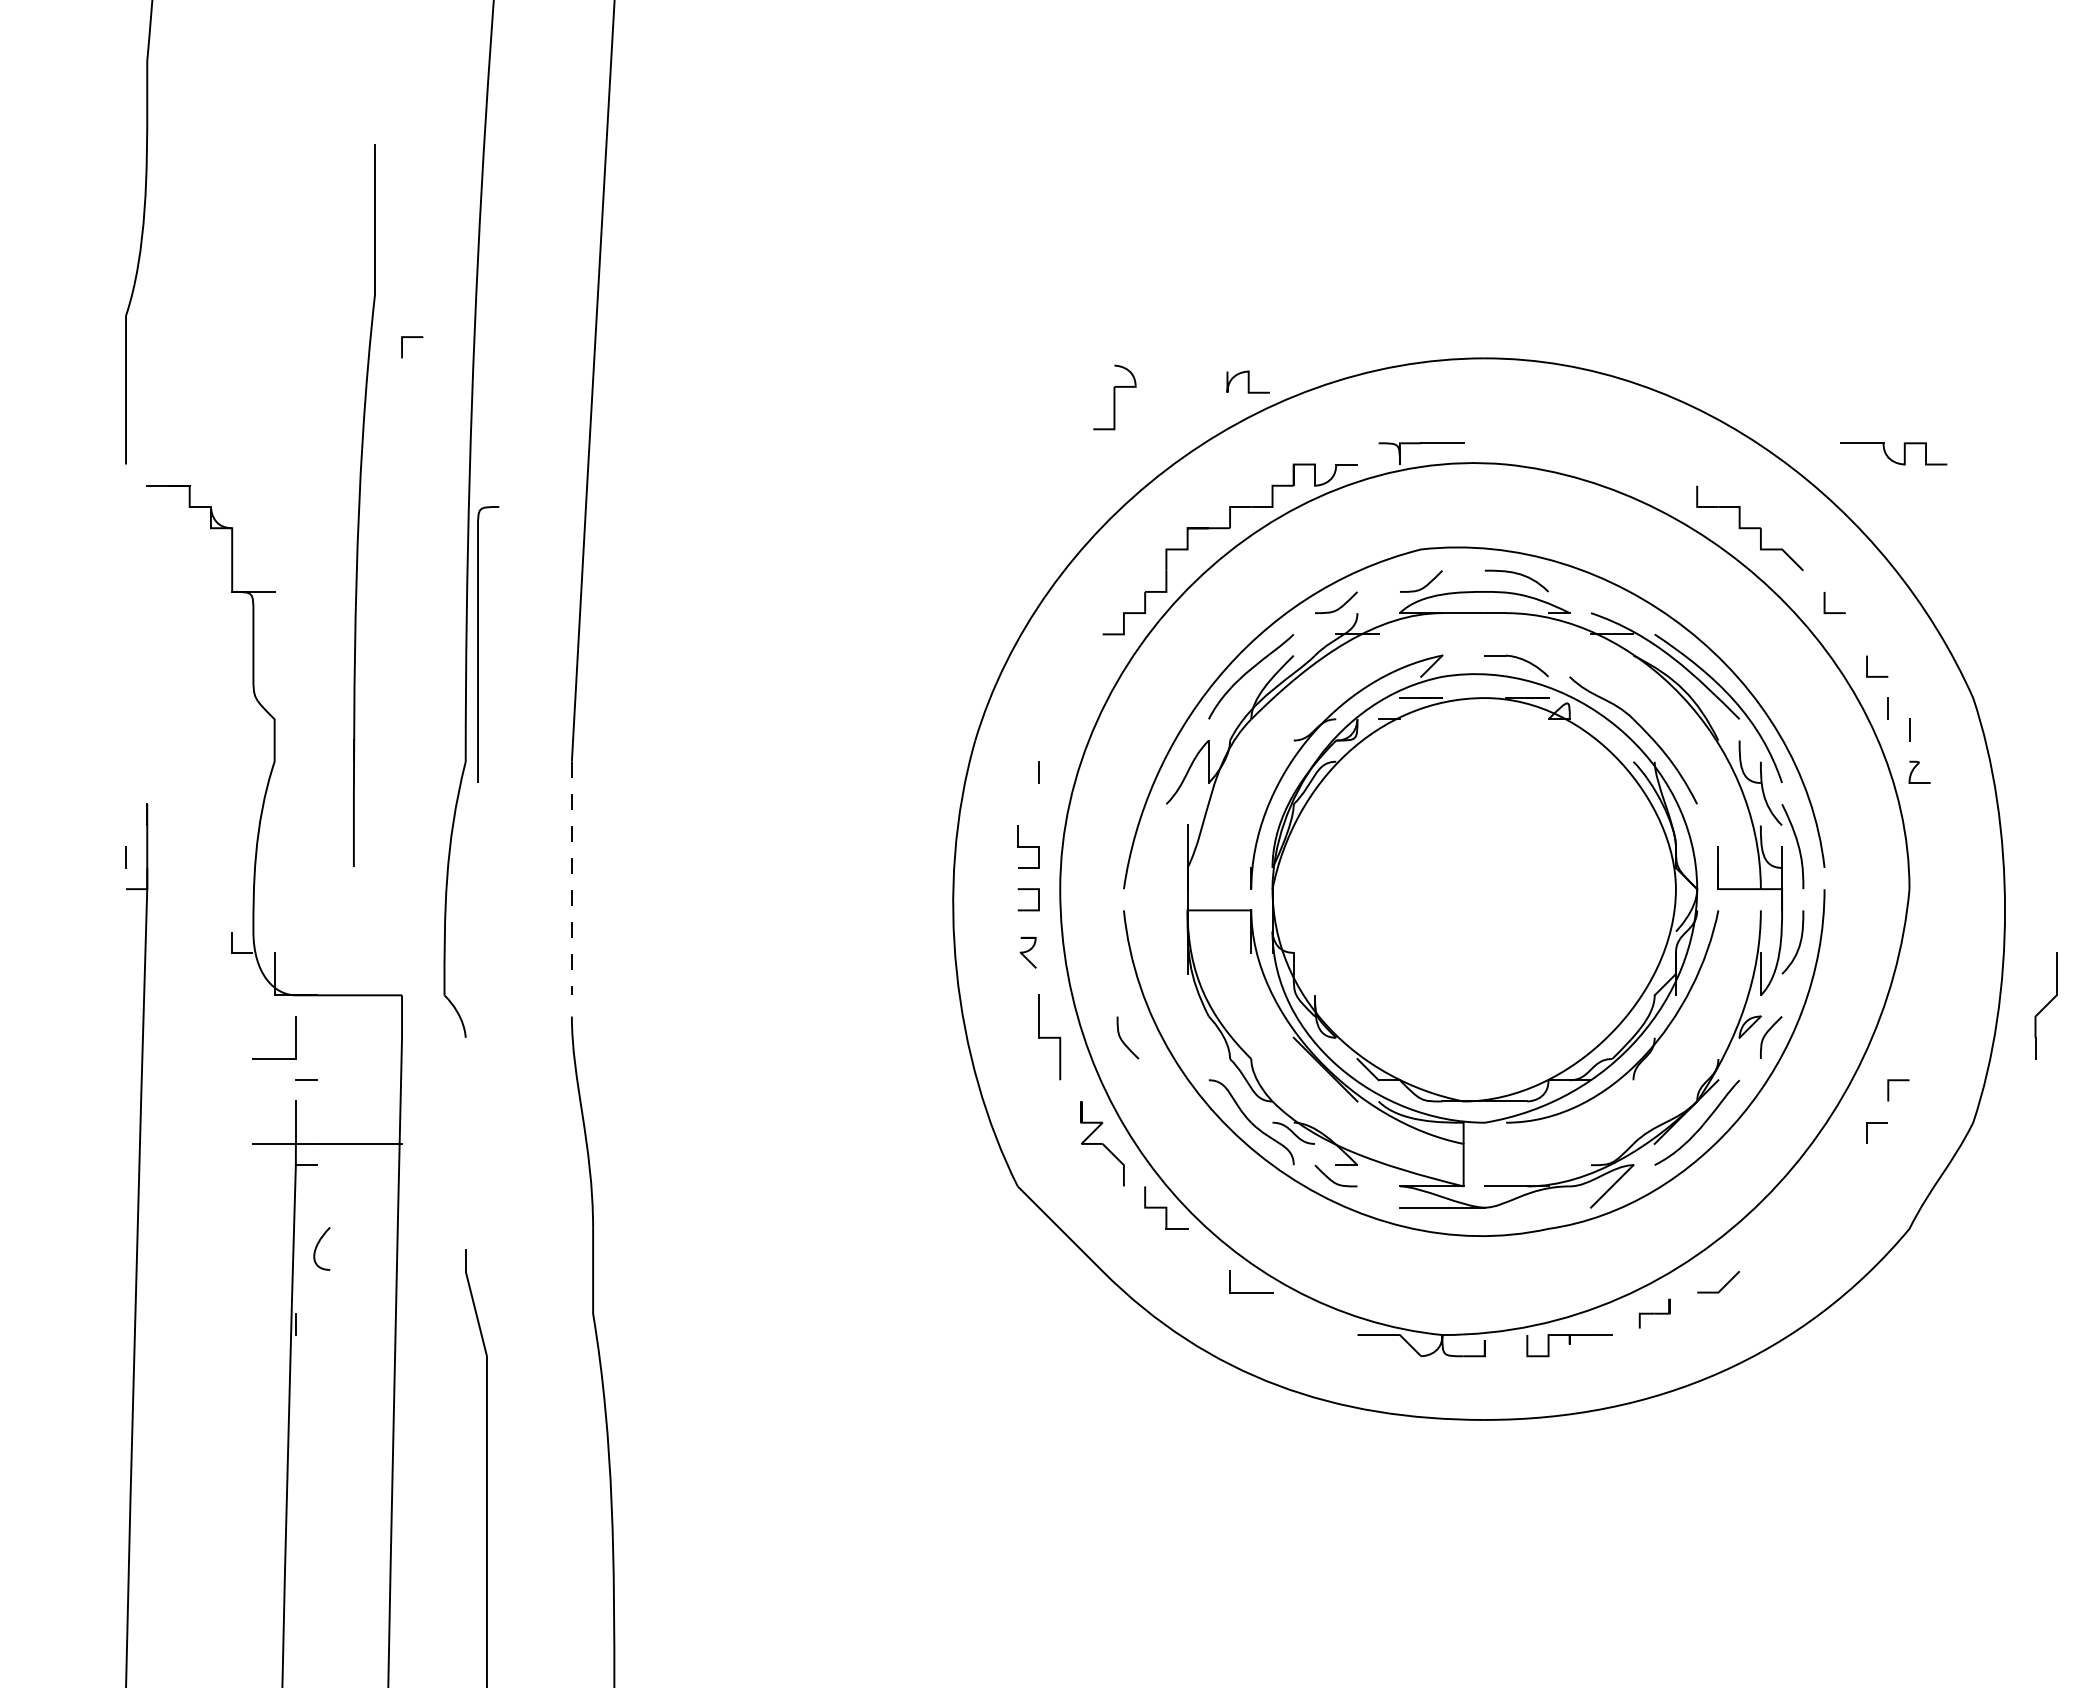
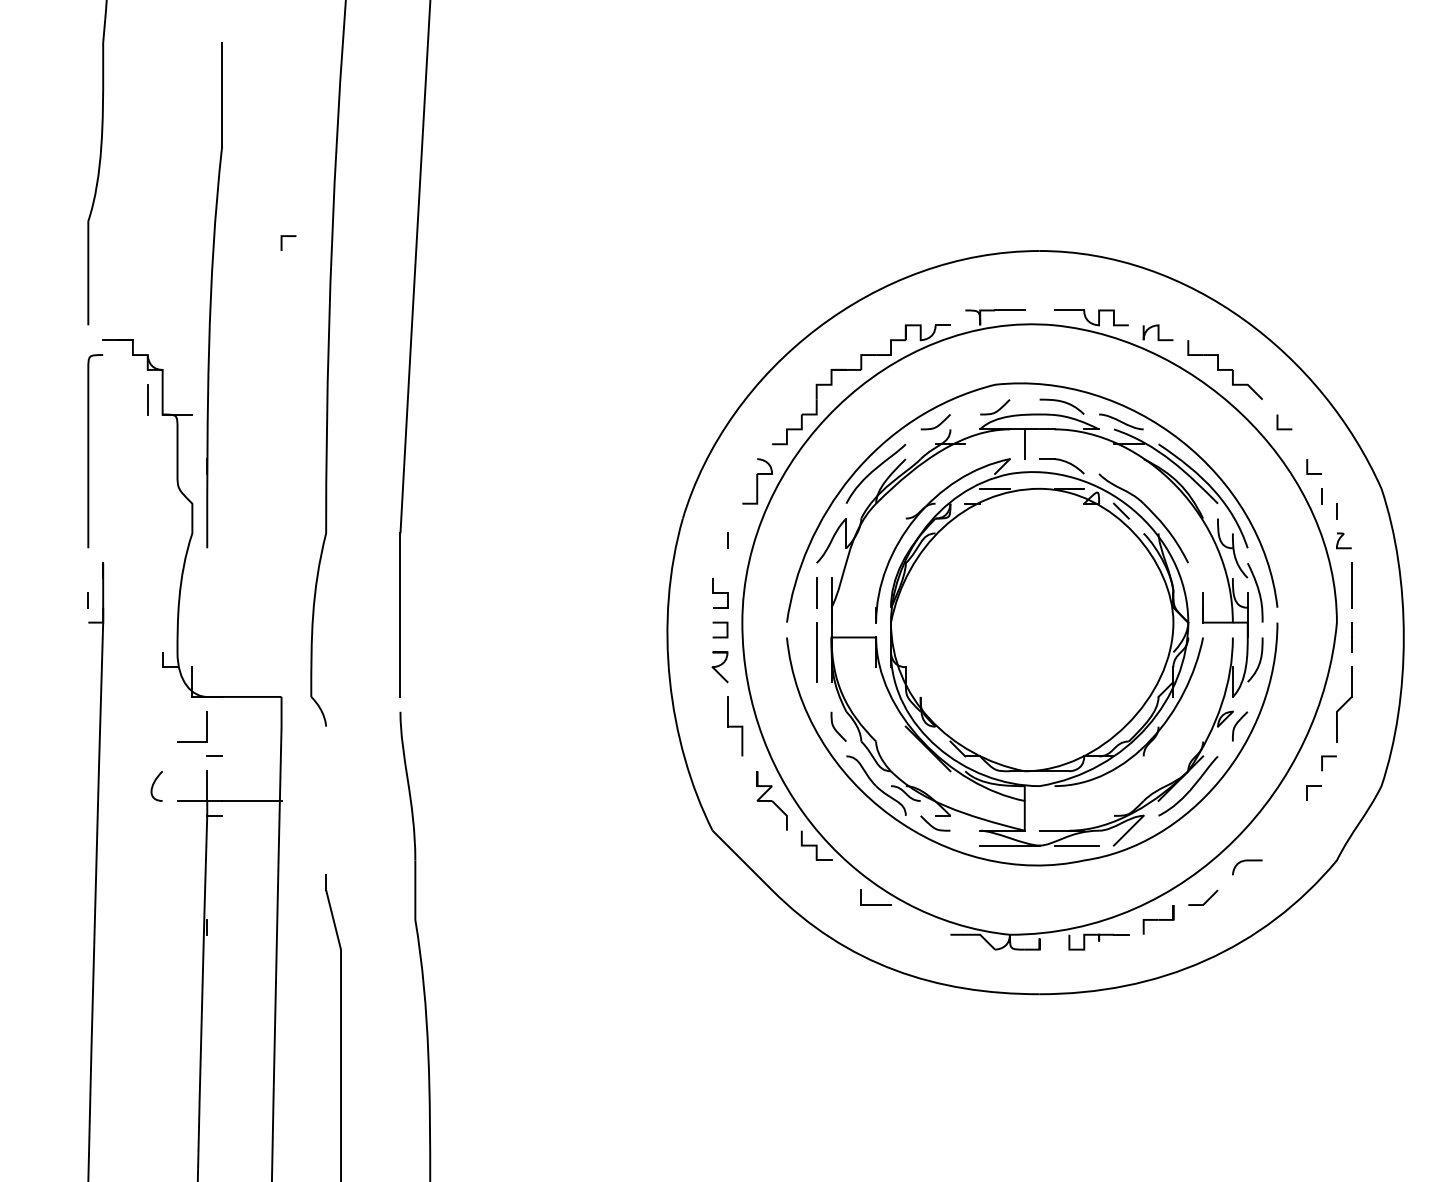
curve: (1247, 381) -> (1157, 332), moved
part: (1114, 397) -> (757, 481), moved
part: (1893, 453) -> (1091, 317), moved
part: (364, 505) -> (214, 295), moved
line: (210, 570) -> (147, 399), added
curve: (1601, 602) -> (1121, 421), added
line: (1463, 634) -> (1024, 444), added
curve: (478, 644) -> (88, 451), moved
line: (1601, 729) -> (1121, 510), added
line: (1930, 835) -> (1351, 585), added
line: (1166, 846) -> (816, 592), added
line: (571, 878) -> (400, 615), dashed -> solid
line: (1930, 910) -> (1351, 637), added
line: (1165, 931) -> (816, 652), added
part: (1027, 952) -> (719, 666), size x1.43
part: (2045, 1005) -> (1343, 704), moved
curve: (1123, 1040) -> (835, 728), moved
line: (1537, 1207) -> (1076, 845), added
curve: (1777, 1230) -> (1244, 861), added
curve: (317, 1247) -> (153, 785), moved
part: (1654, 1313) -> (1158, 919), size x1.43

